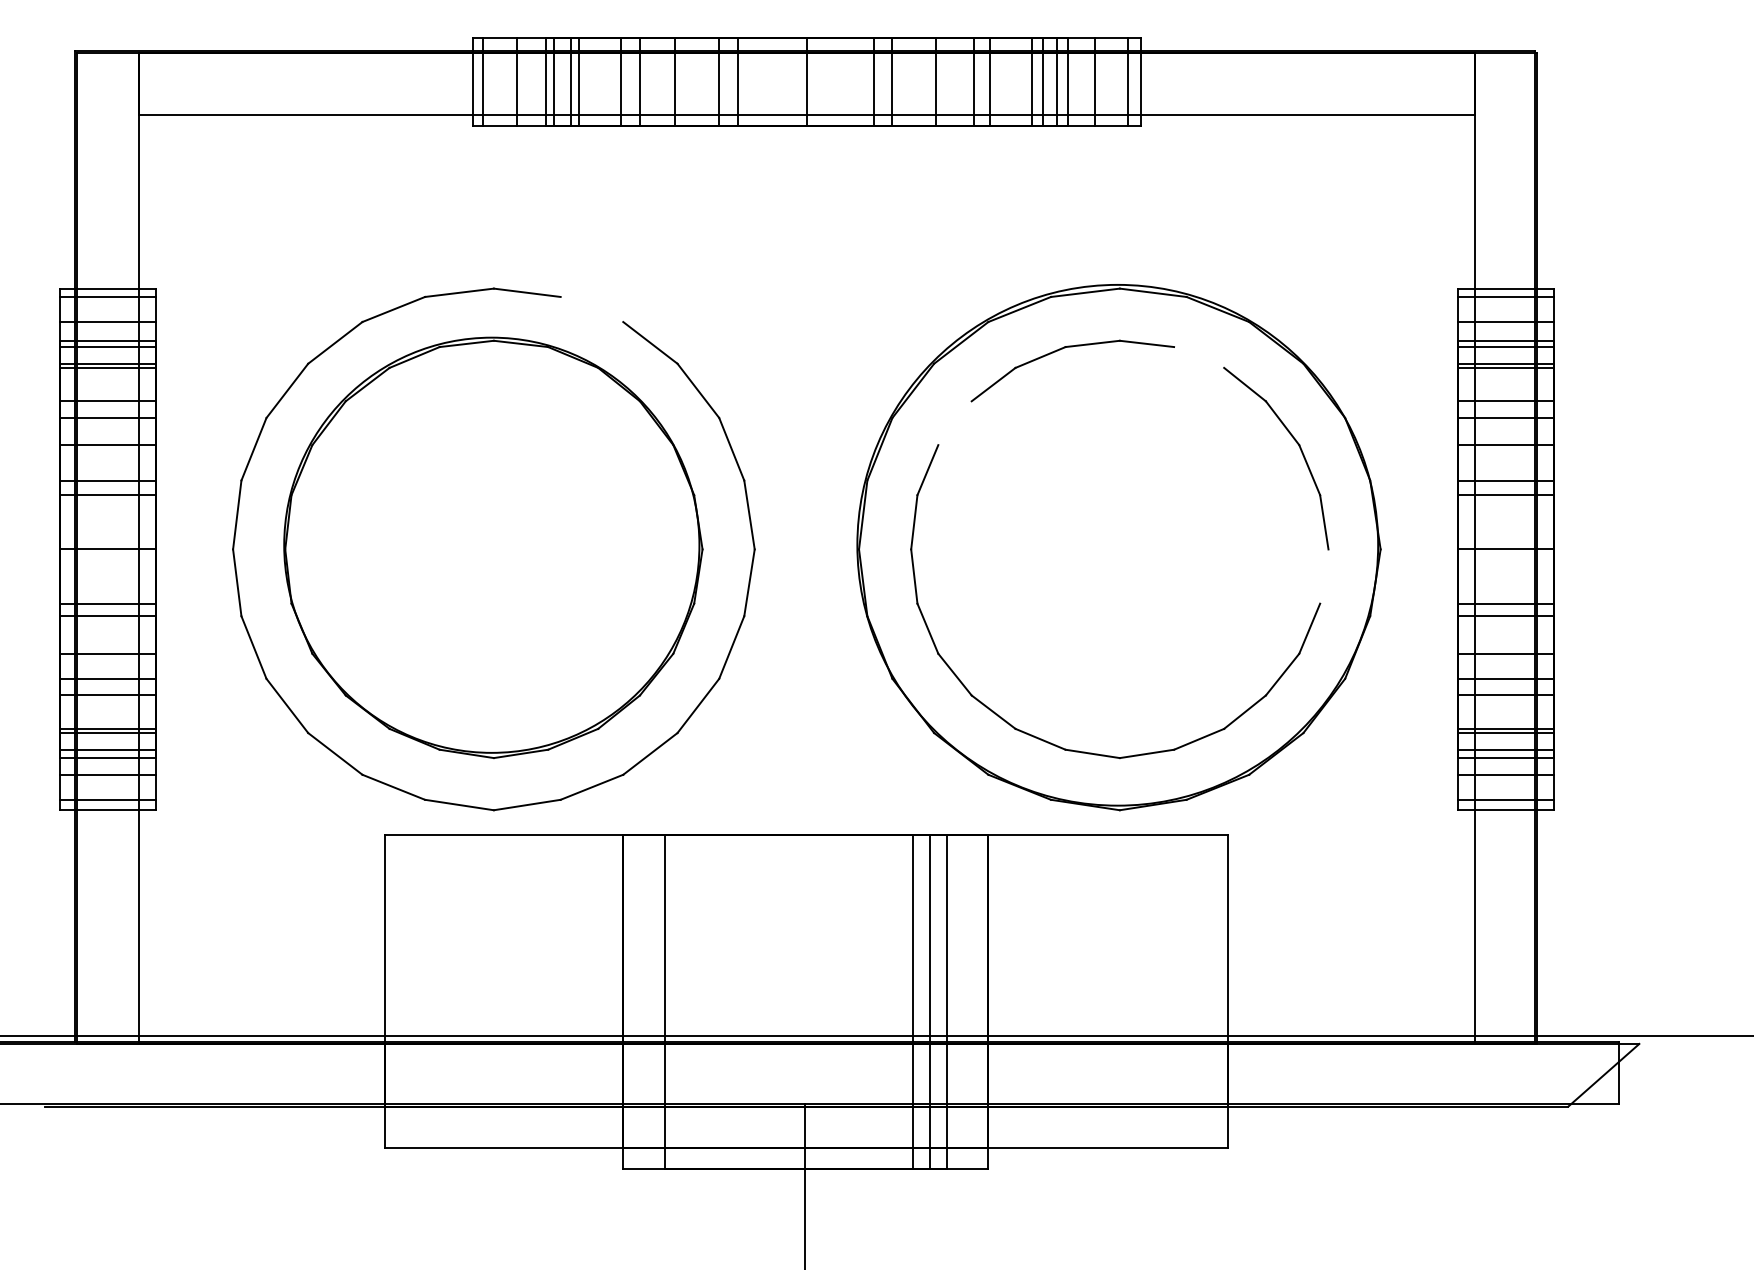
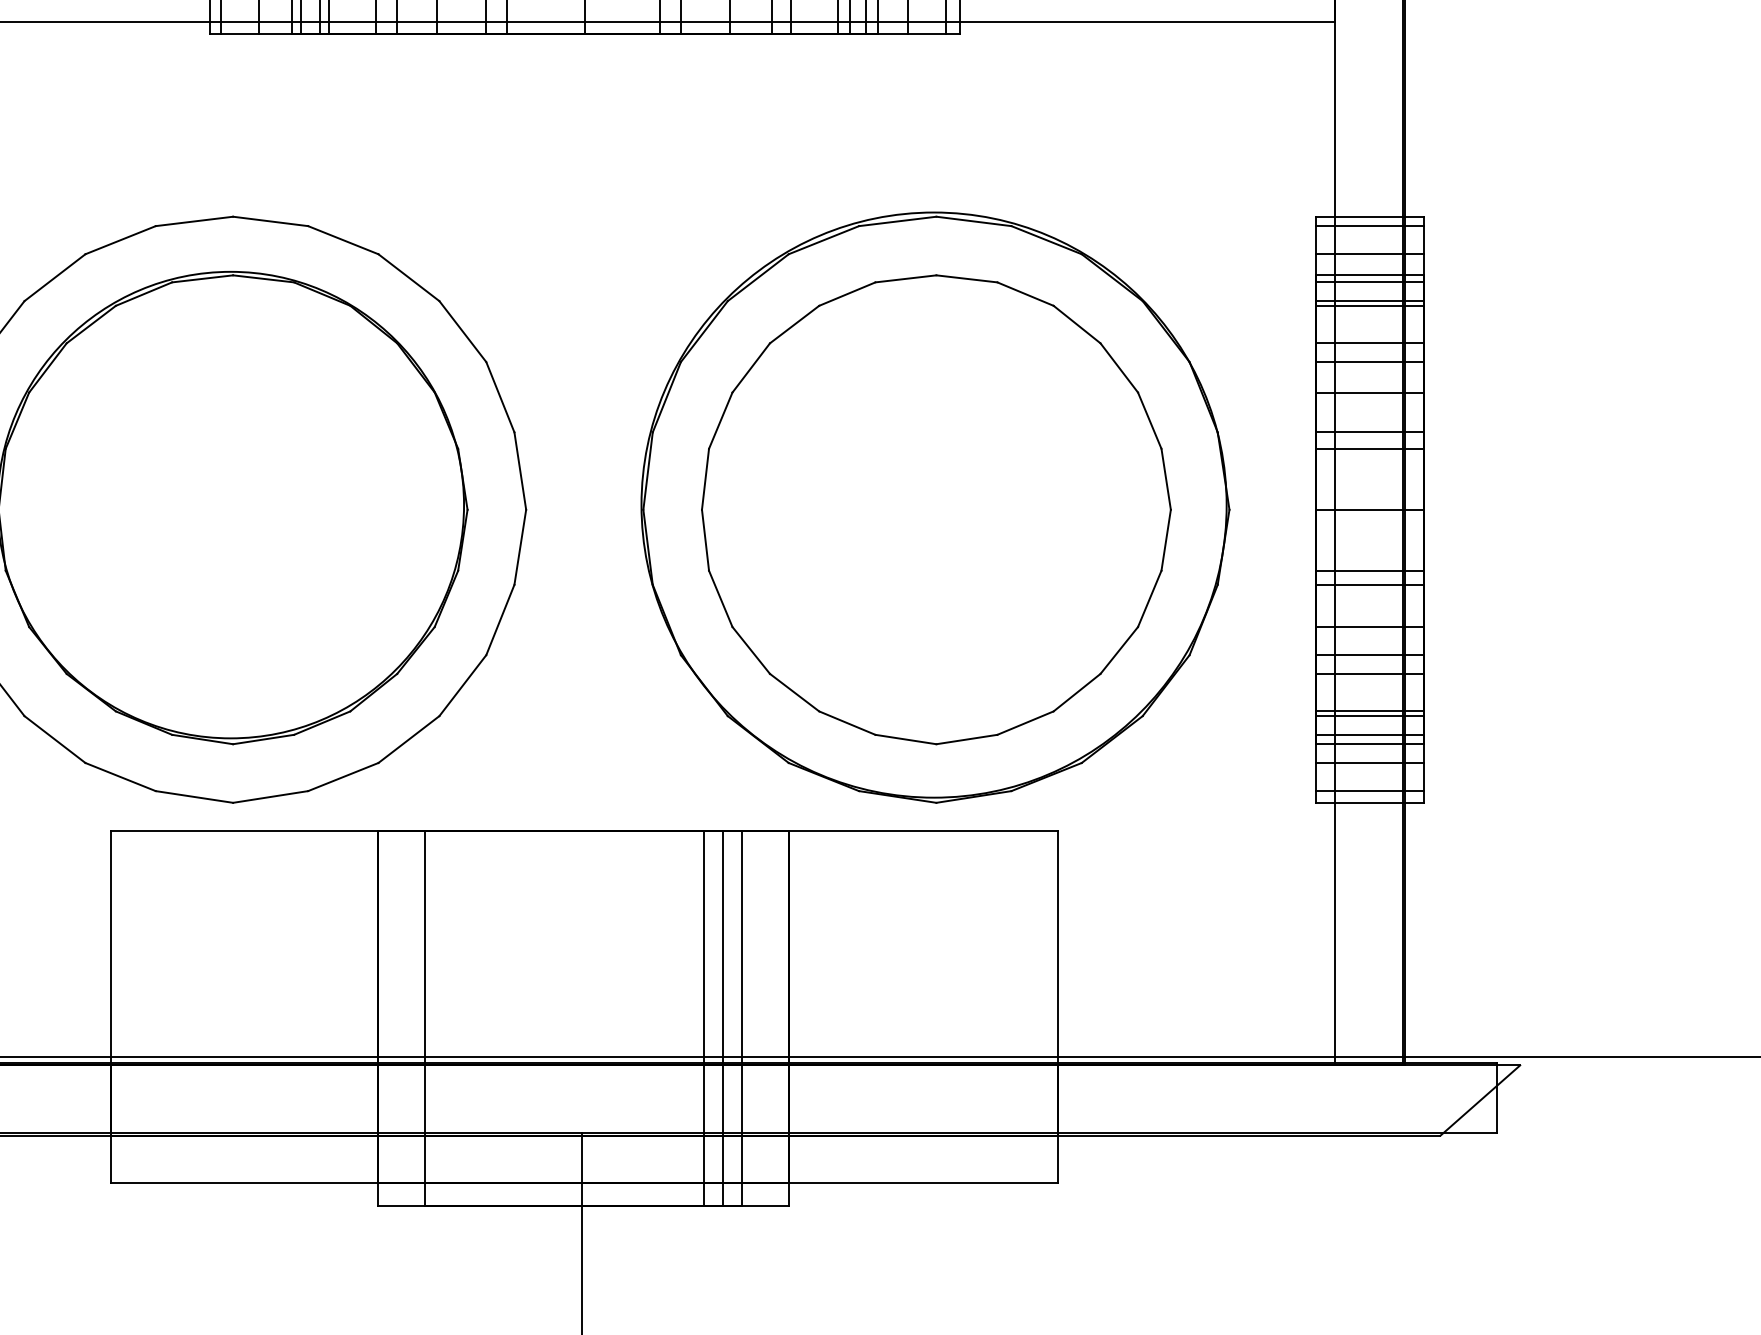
line: (591, 309) -> (342, 240), added
line: (1199, 357) -> (1025, 294), added
line: (954, 423) -> (750, 368), added
line: (1324, 576) -> (1166, 540), added

